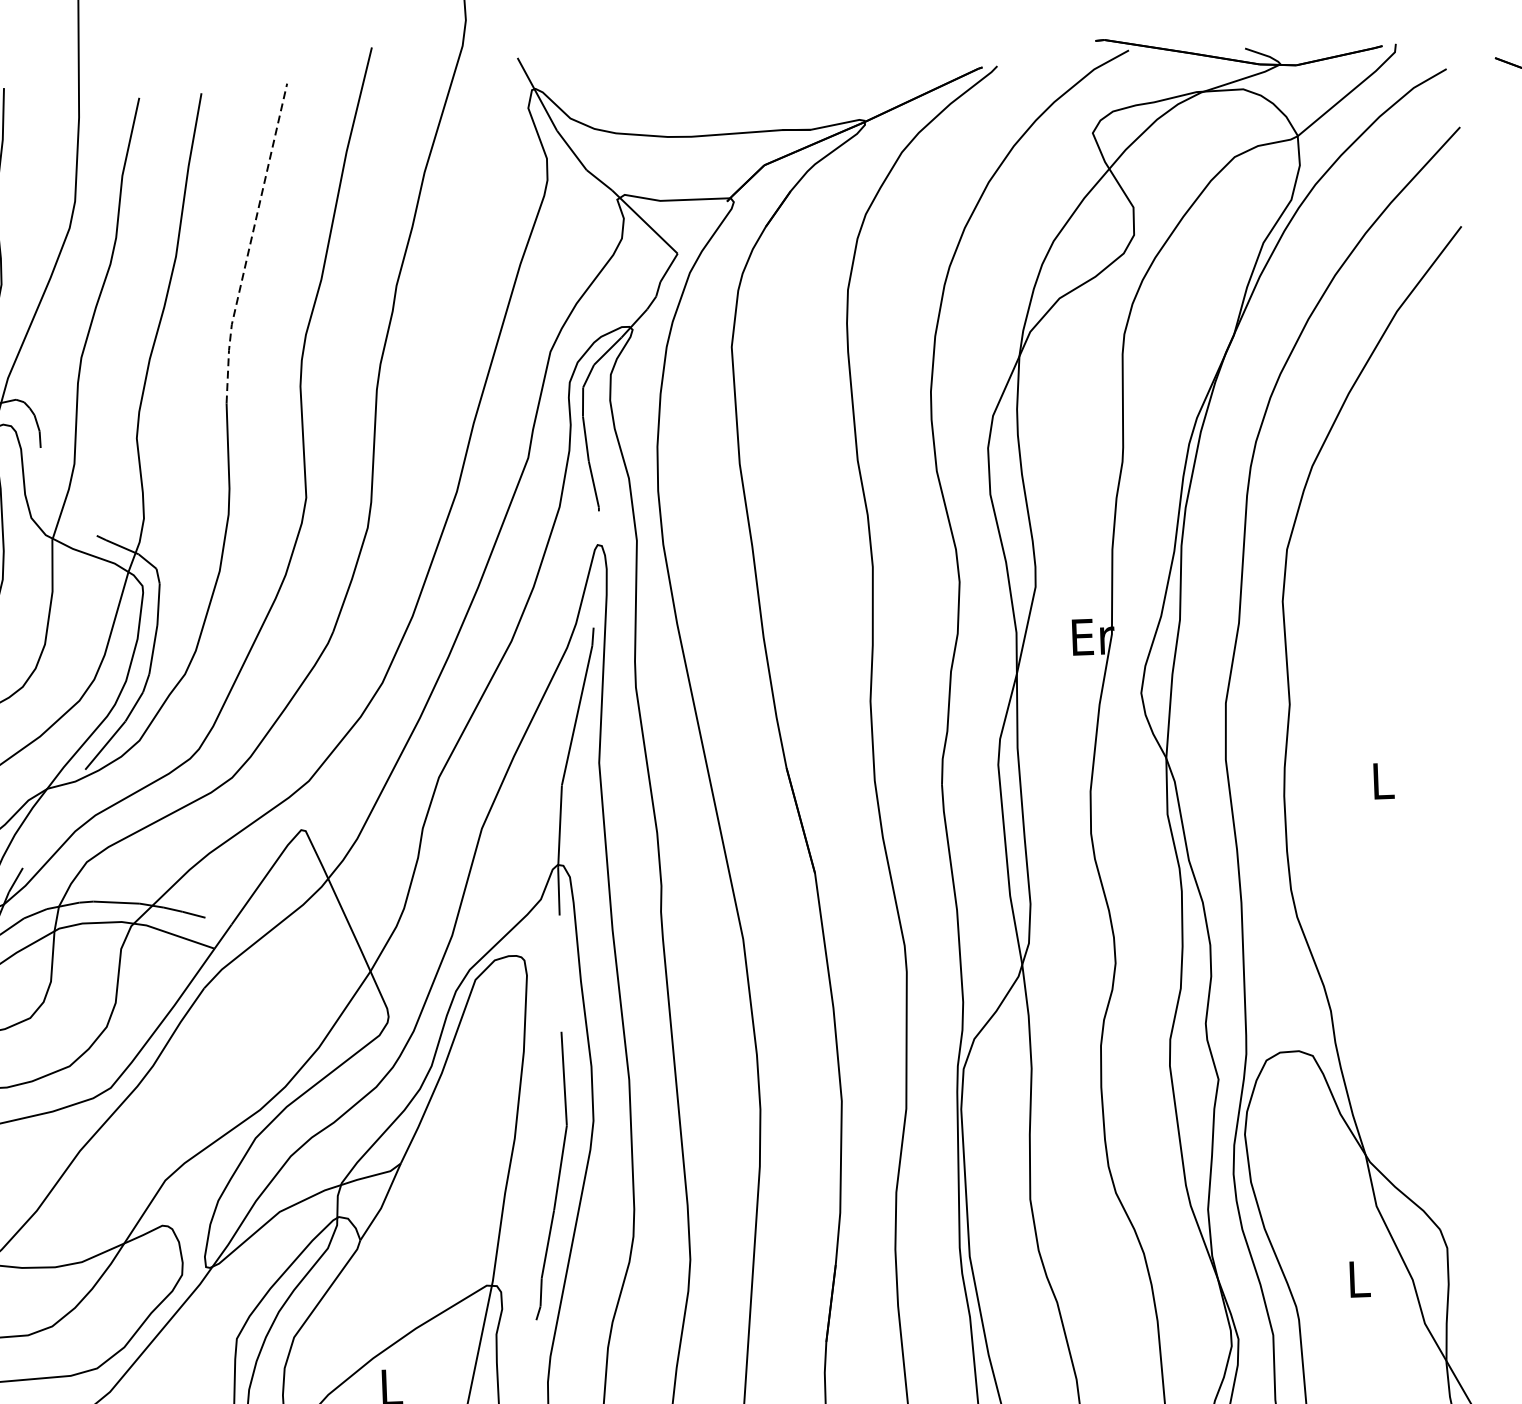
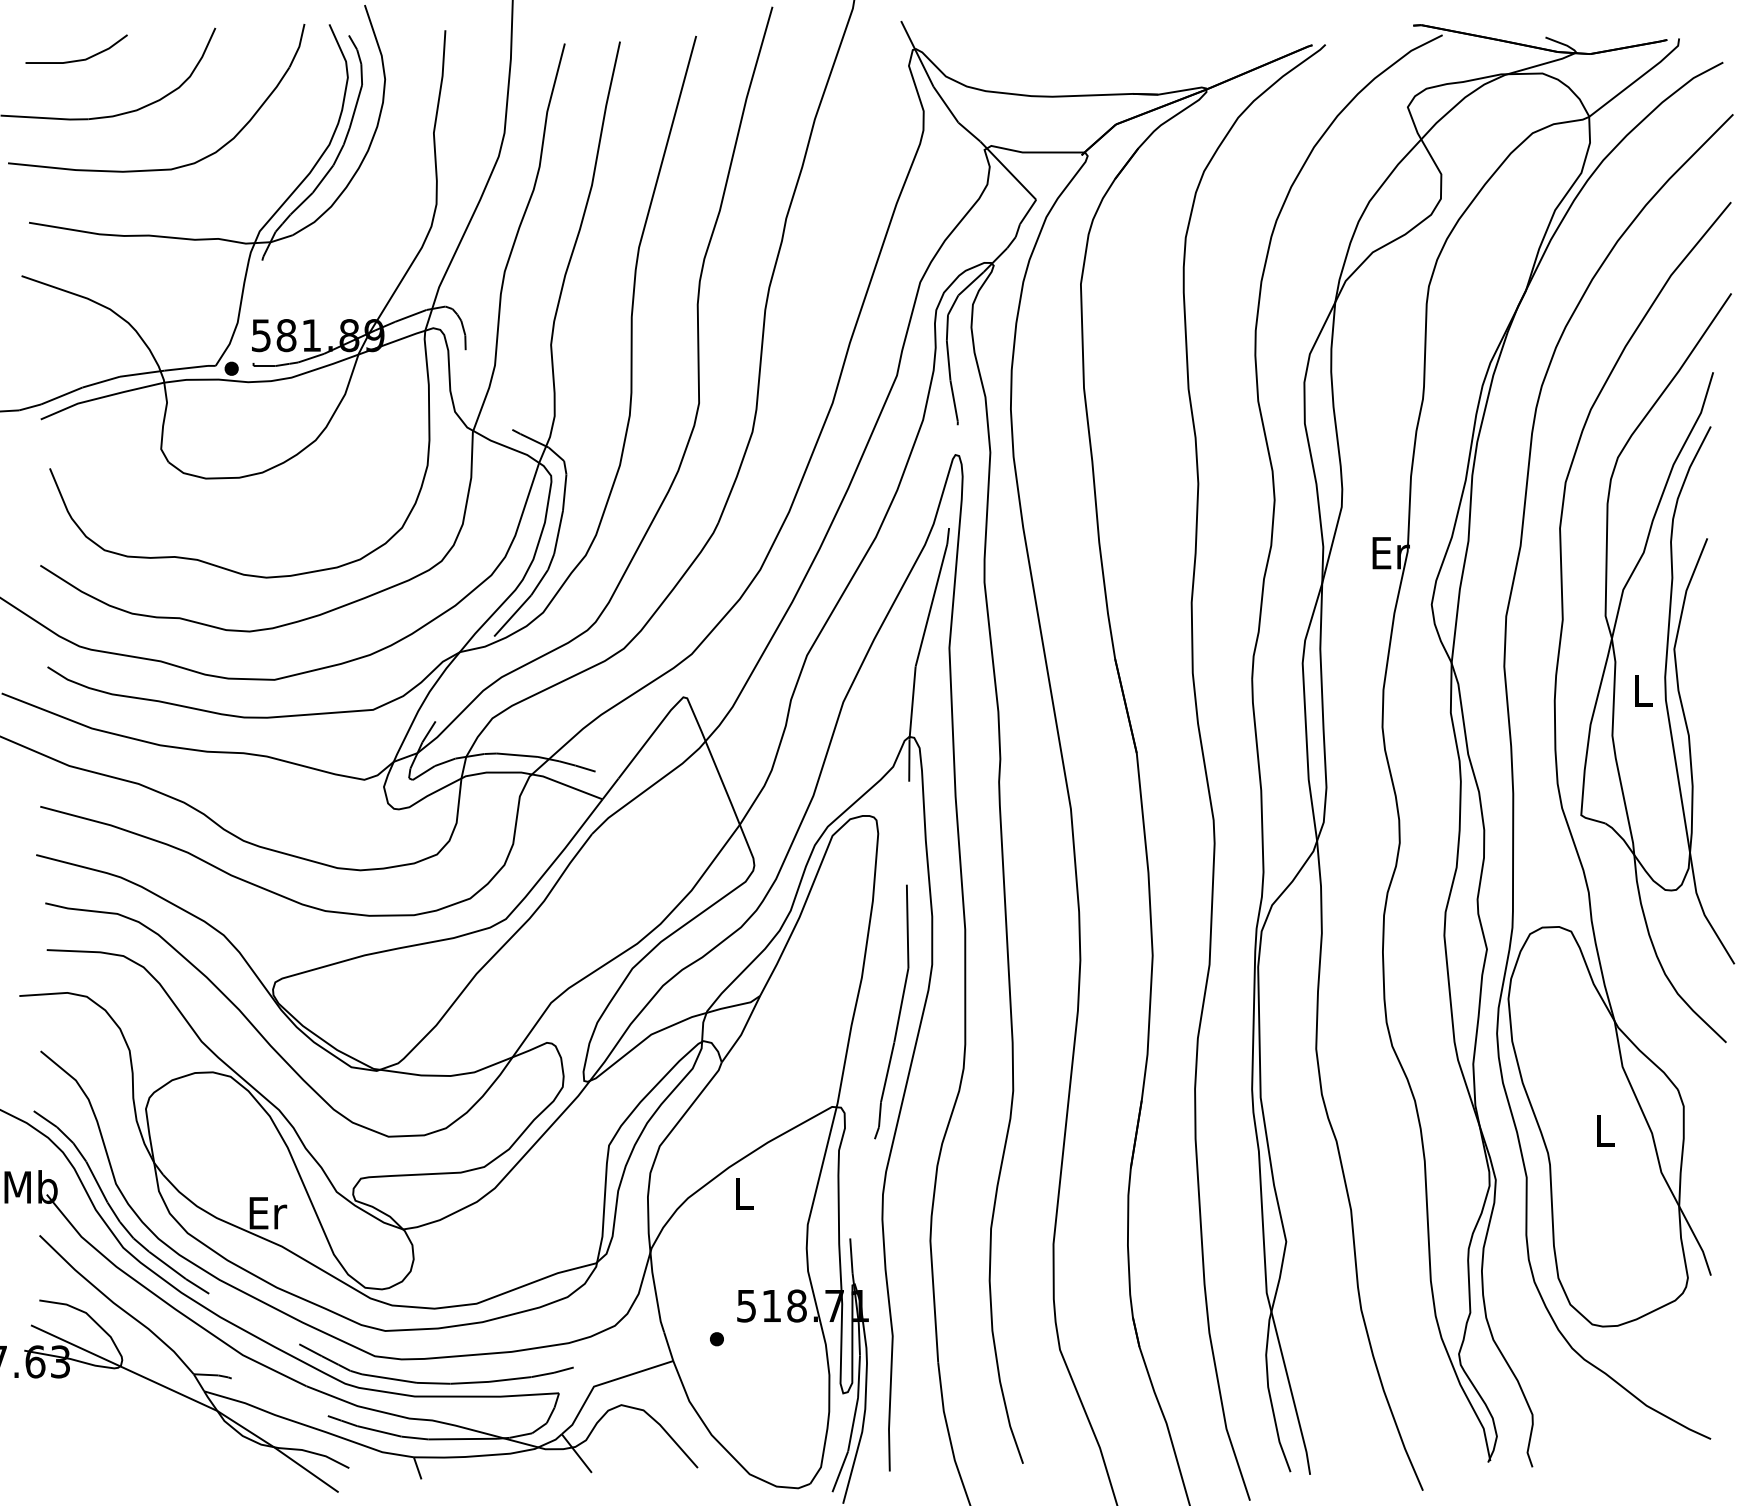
line: (250, 243) -> (658, 176), dashed -> solid
part: (1406, 755) -> (1664, 668), added

